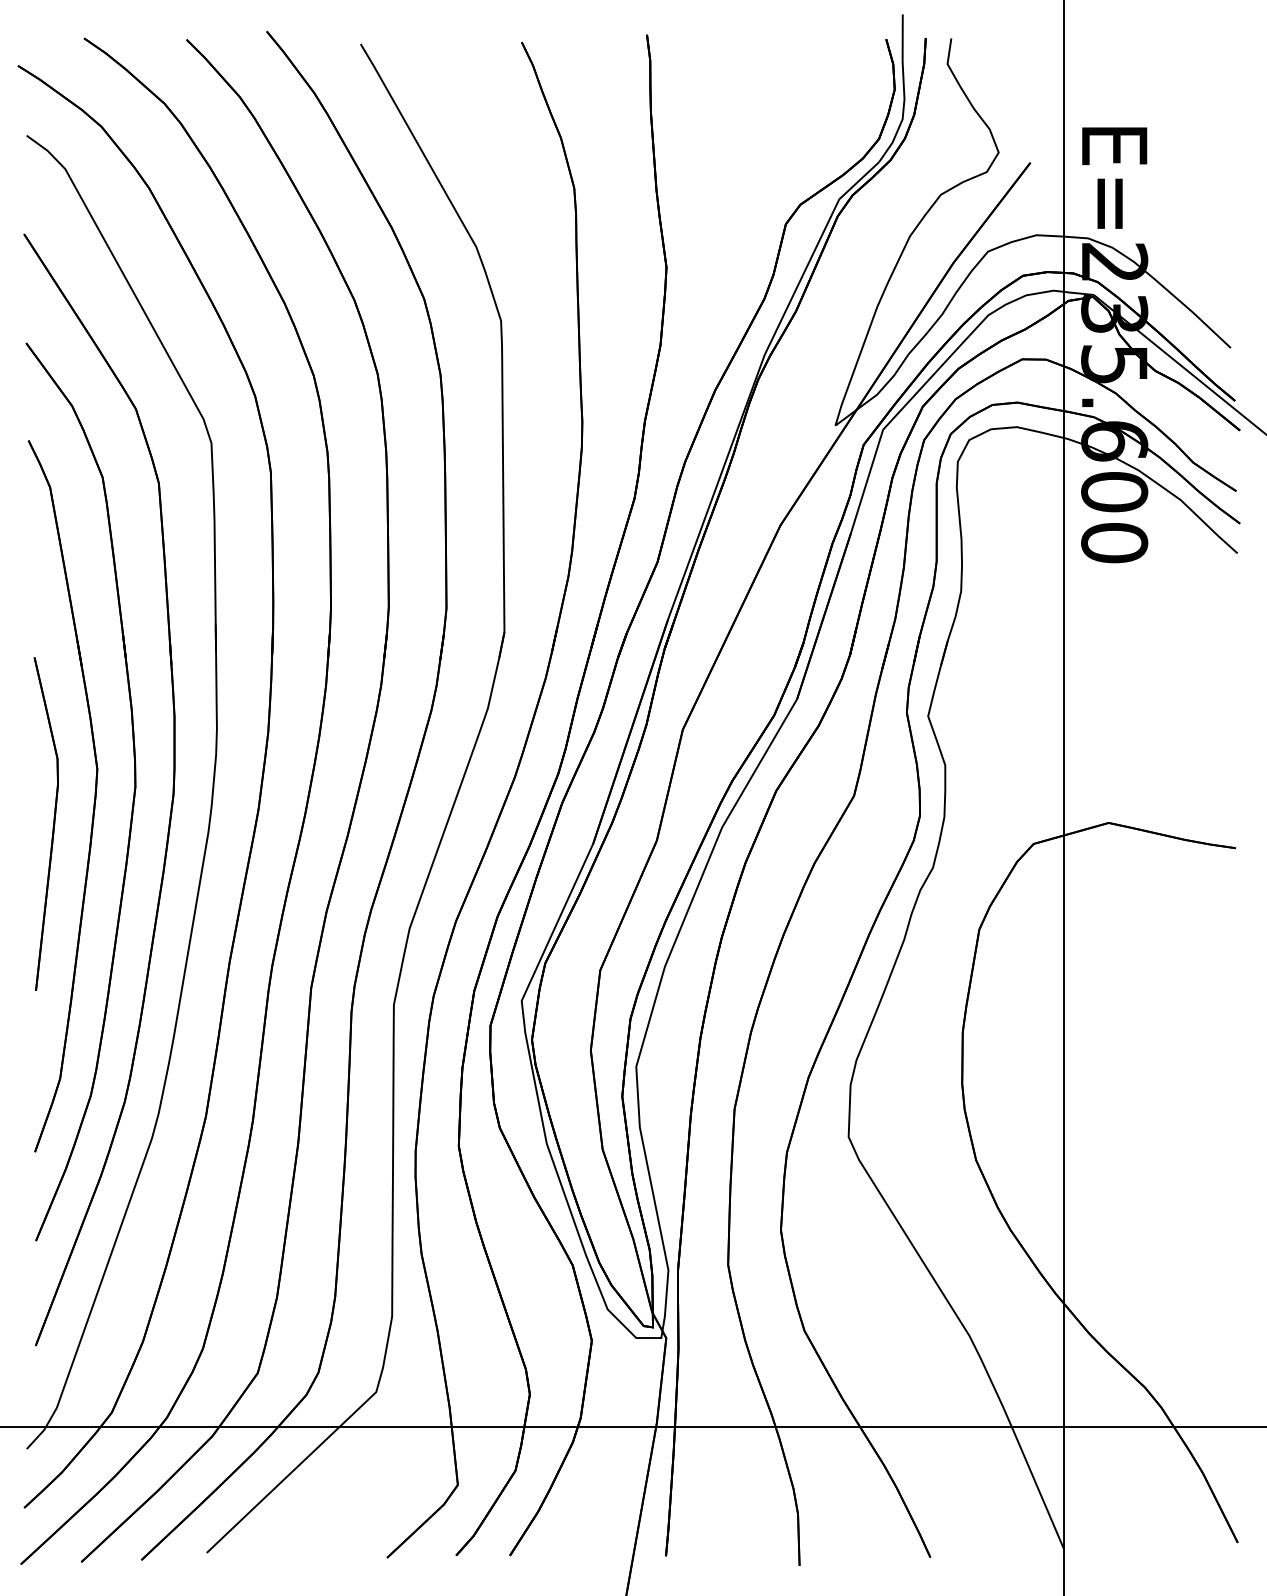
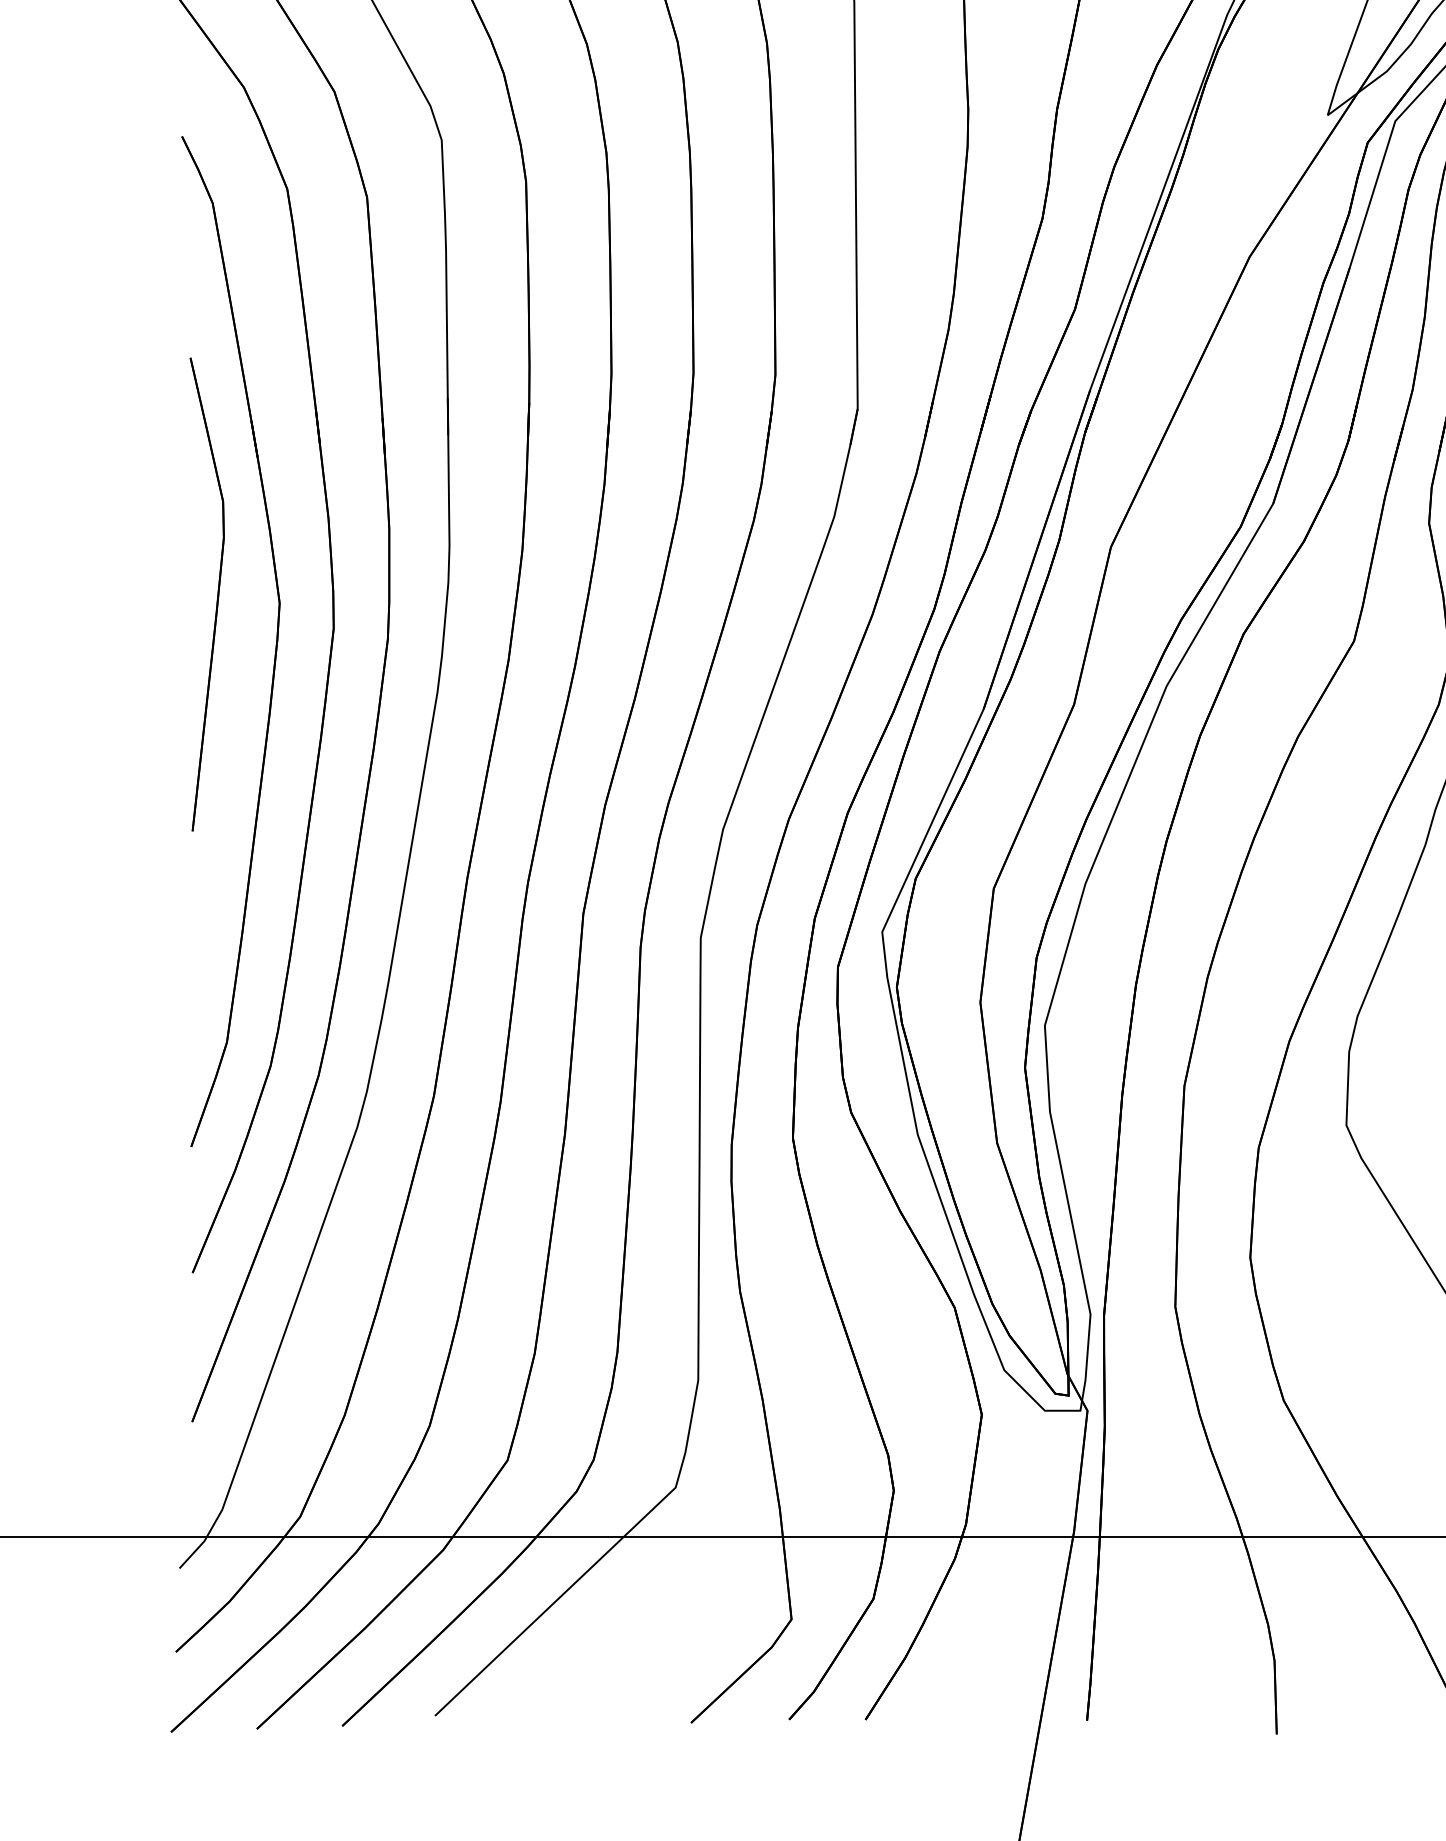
part: (53, 823) -> (217, 593), moved

